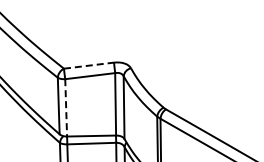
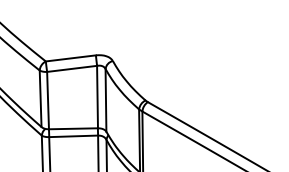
line: (89, 65) -> (71, 58), dashed -> solid
line: (66, 107) -> (48, 100), dashed -> solid

